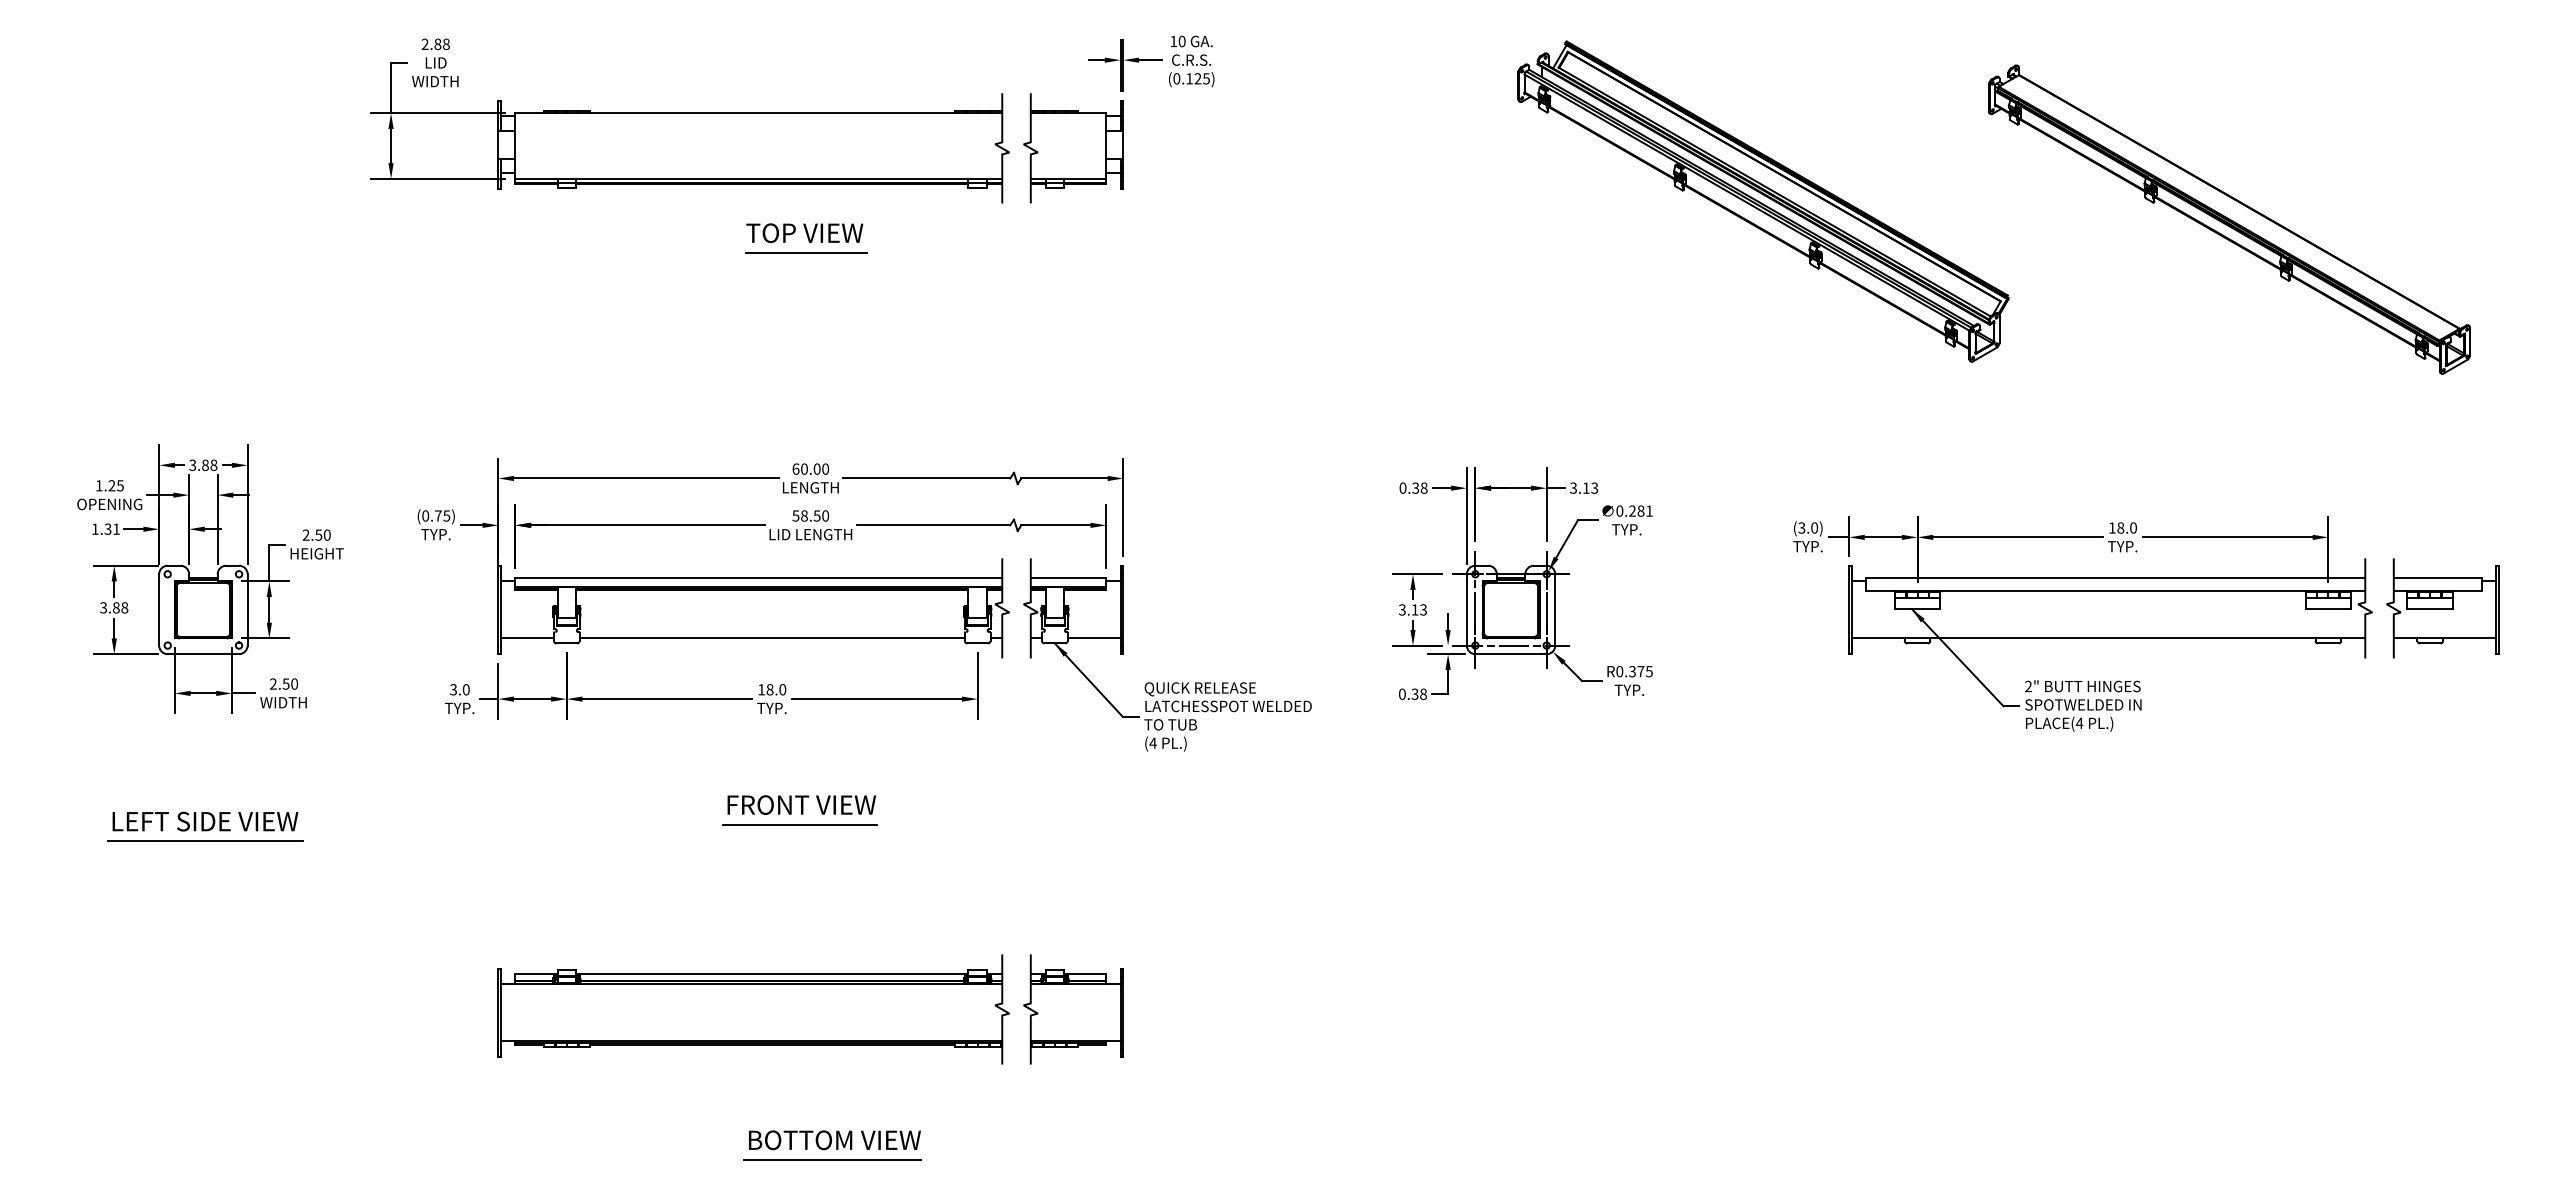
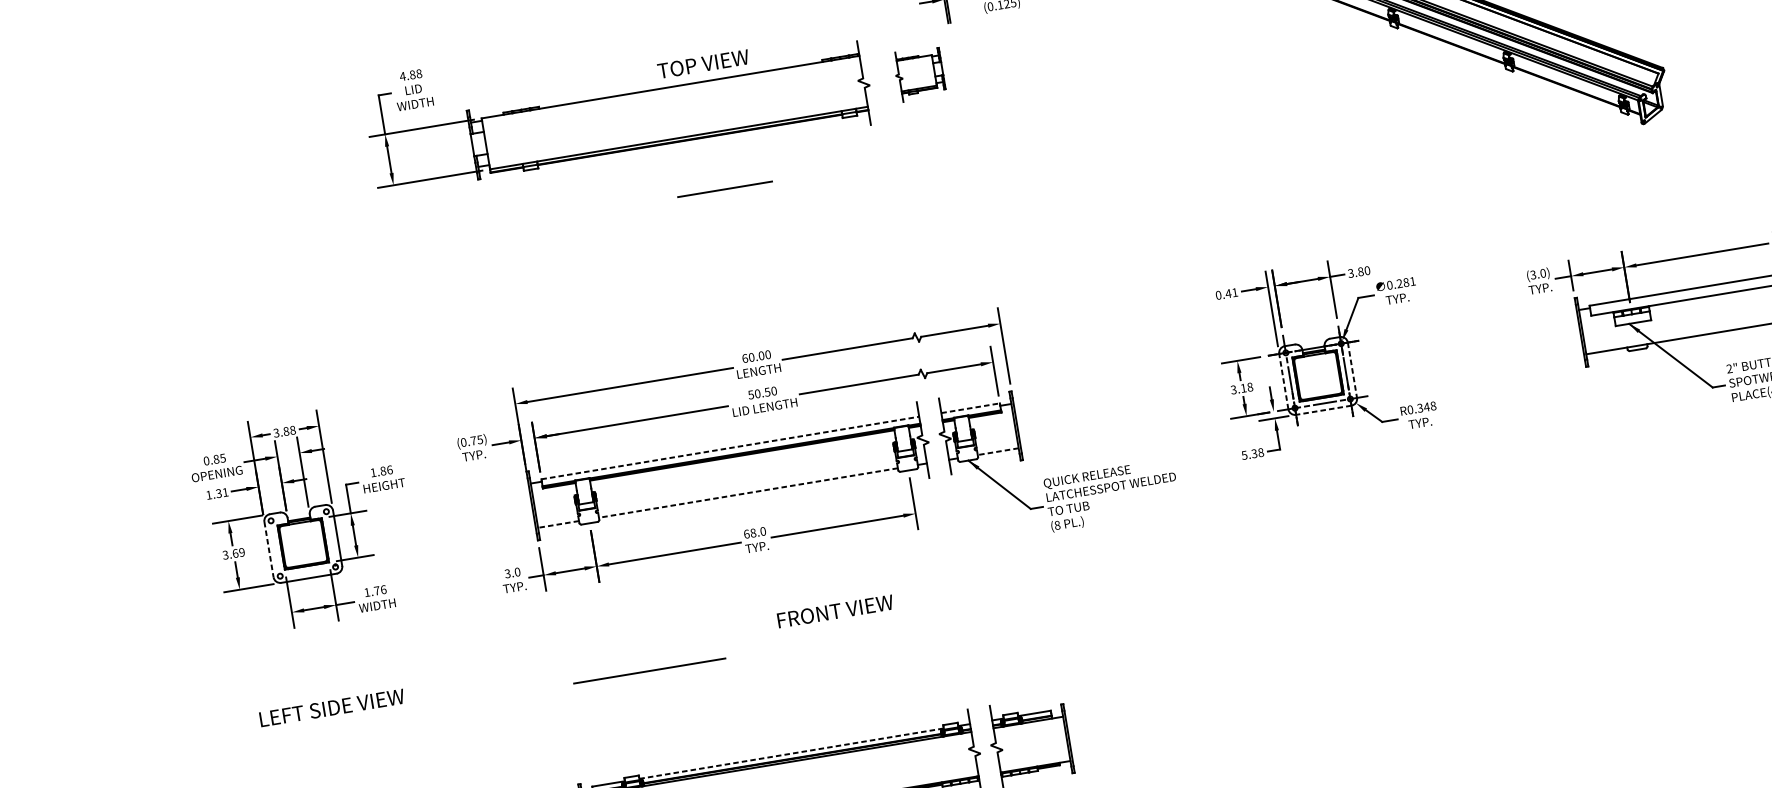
text: (424, 43) -> (402, 75), 2.88 -> 4.88
part: (1073, 148) -> (919, 74), size x0.6
text: (804, 233) -> (703, 64), moved
text: (105, 485) -> (211, 459), 1.25 -> 0.85
text: (1419, 487) -> (1231, 292), 0.38 -> 0.41
text: (1590, 487) -> (1364, 270), 3.13 -> 3.80
text: (804, 516) -> (757, 394), 58.50 -> 50.50
text: (316, 534) -> (381, 470), 2.50 -> 1.86
line: (759, 578) -> (730, 448), solid -> dashed
line: (1068, 578) -> (970, 408), solid -> dashed
text: (120, 607) -> (238, 552), 3.88 -> 3.69
line: (159, 609) -> (269, 549), solid -> dashed
text: (1423, 609) -> (1250, 386), 3.13 -> 3.18
line: (1466, 609) -> (1283, 381), solid -> dashed
line: (1555, 609) -> (1352, 369), solid -> dashed
line: (527, 638) -> (558, 524), solid -> dashed
line: (772, 638) -> (748, 493), solid -> dashed
line: (1093, 638) -> (997, 451), solid -> dashed
line: (1511, 654) -> (1324, 410), solid -> dashed
text: (1644, 671) -> (1429, 406), R0.375 -> R0.348
text: (284, 683) -> (375, 590), 2.50 -> 1.76
text: (761, 689) -> (746, 533), 18.0 -> 68.0
text: (1401, 693) -> (1243, 454), 0.38 -> 5.38
text: (1152, 742) -> (1056, 524), (4 -> (8
text: (801, 804) -> (835, 611), moved
line: (800, 824) -> (794, 633), removed
line: (205, 840) -> (649, 670), moved
line: (772, 974) -> (791, 753), solid -> dashed

